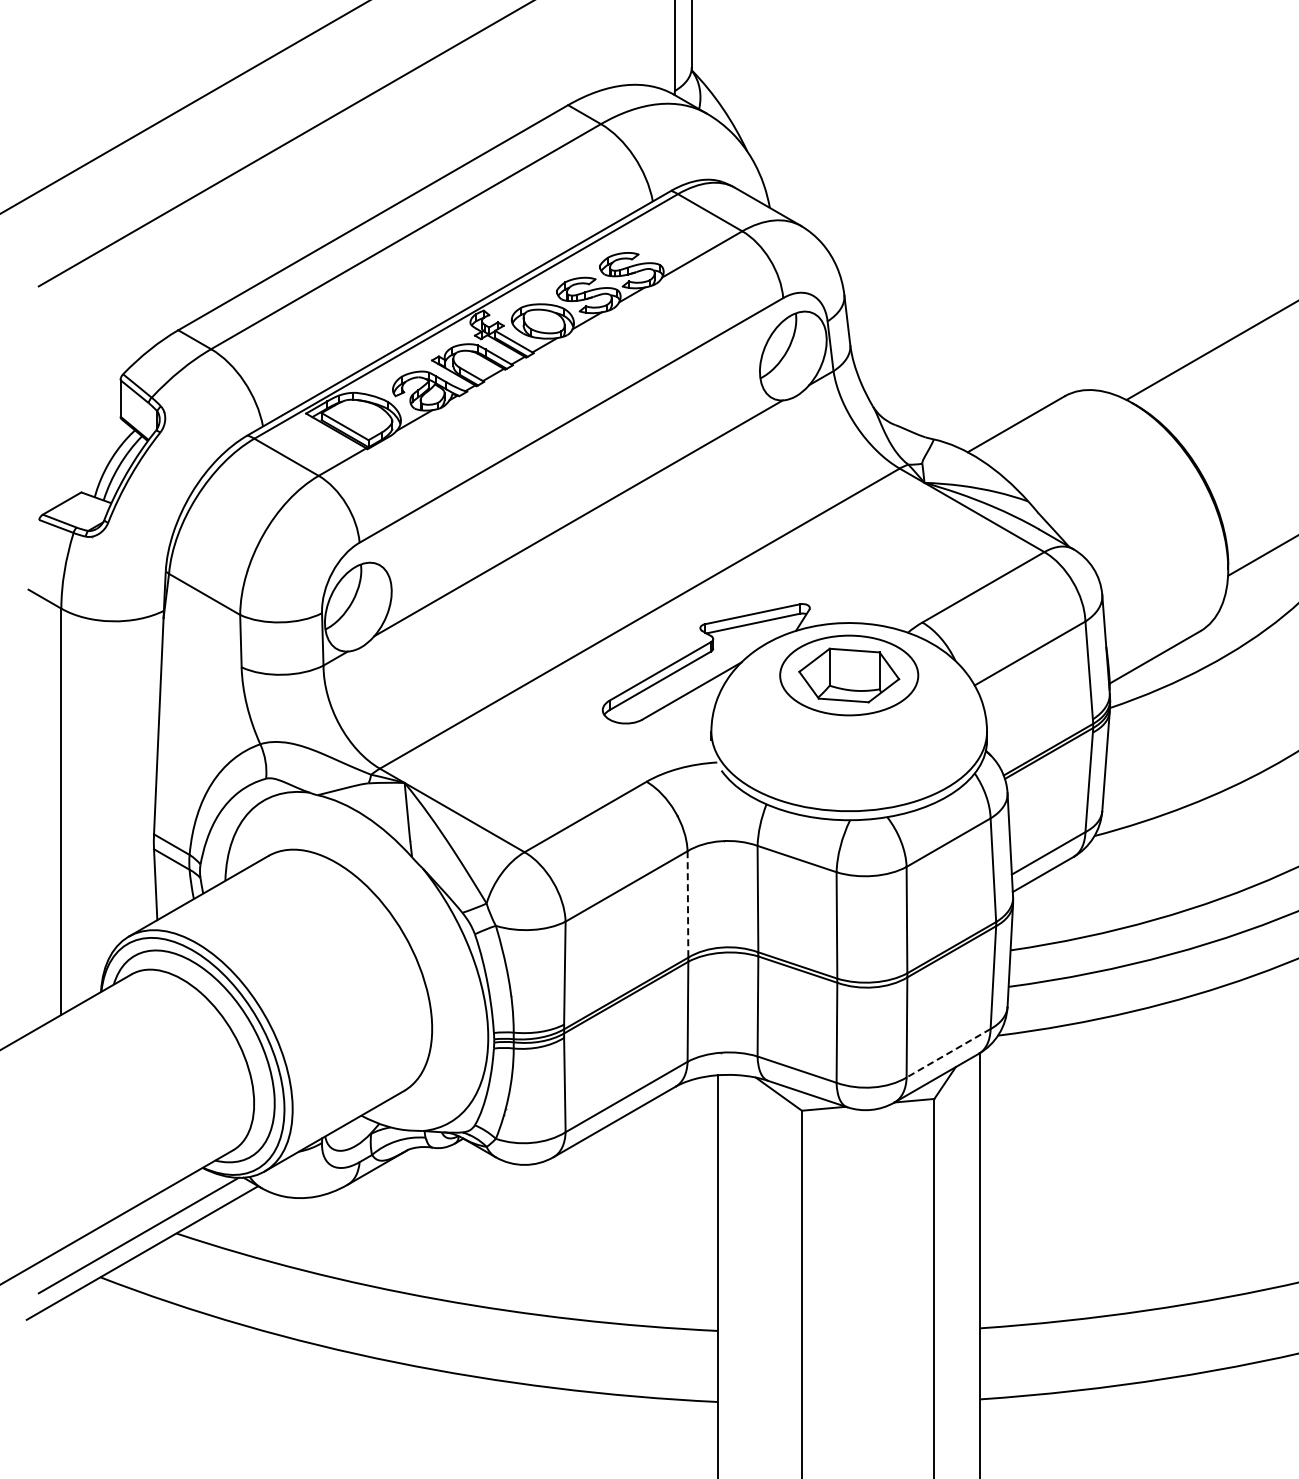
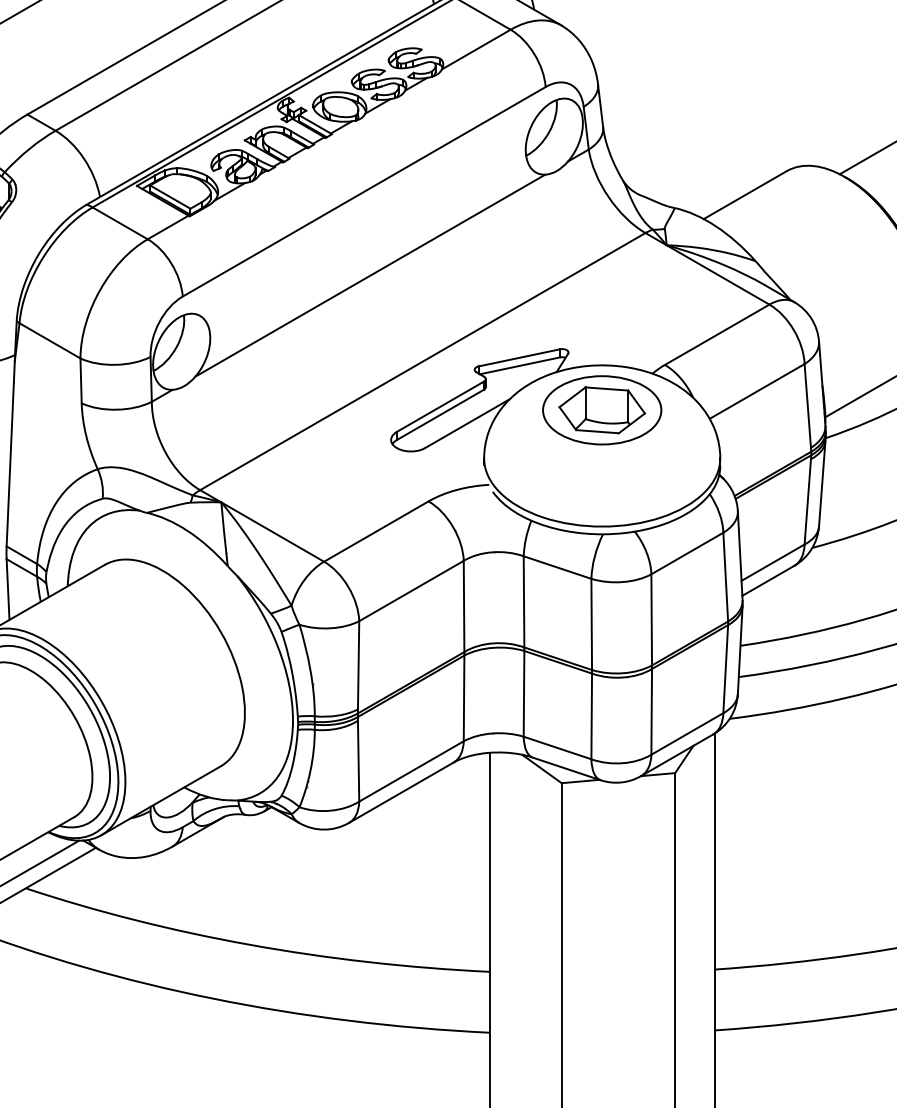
line: (687, 904) -> (463, 606), dashed -> solid
line: (948, 1053) -> (687, 734), dashed -> solid

